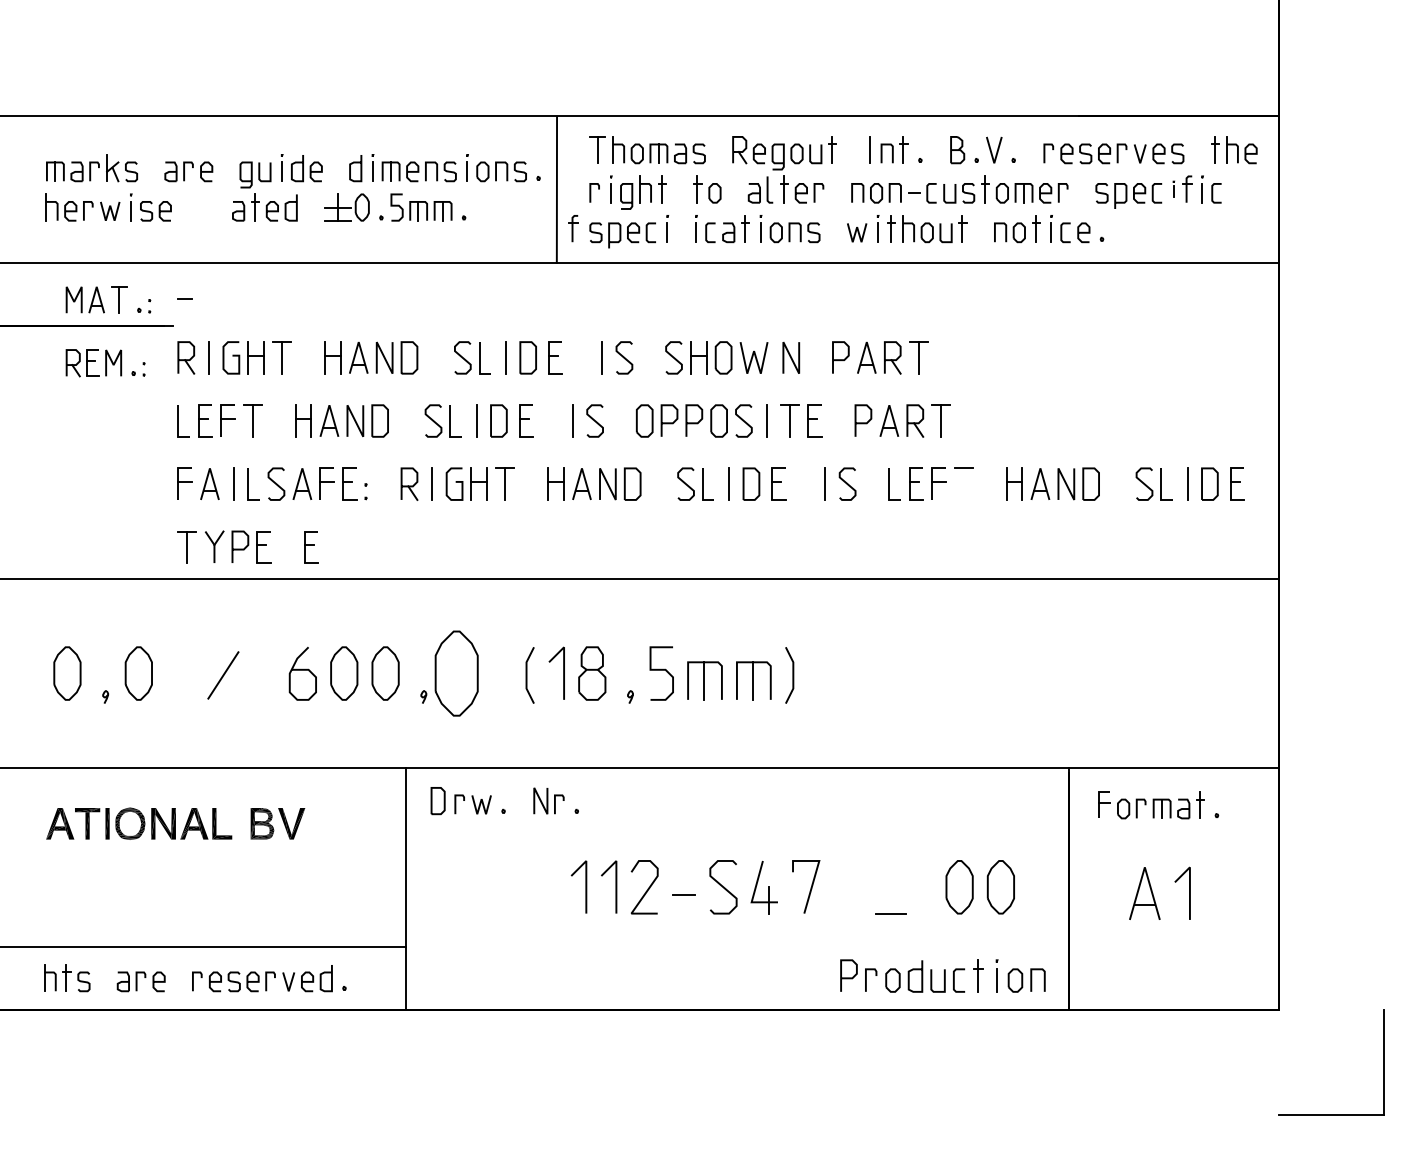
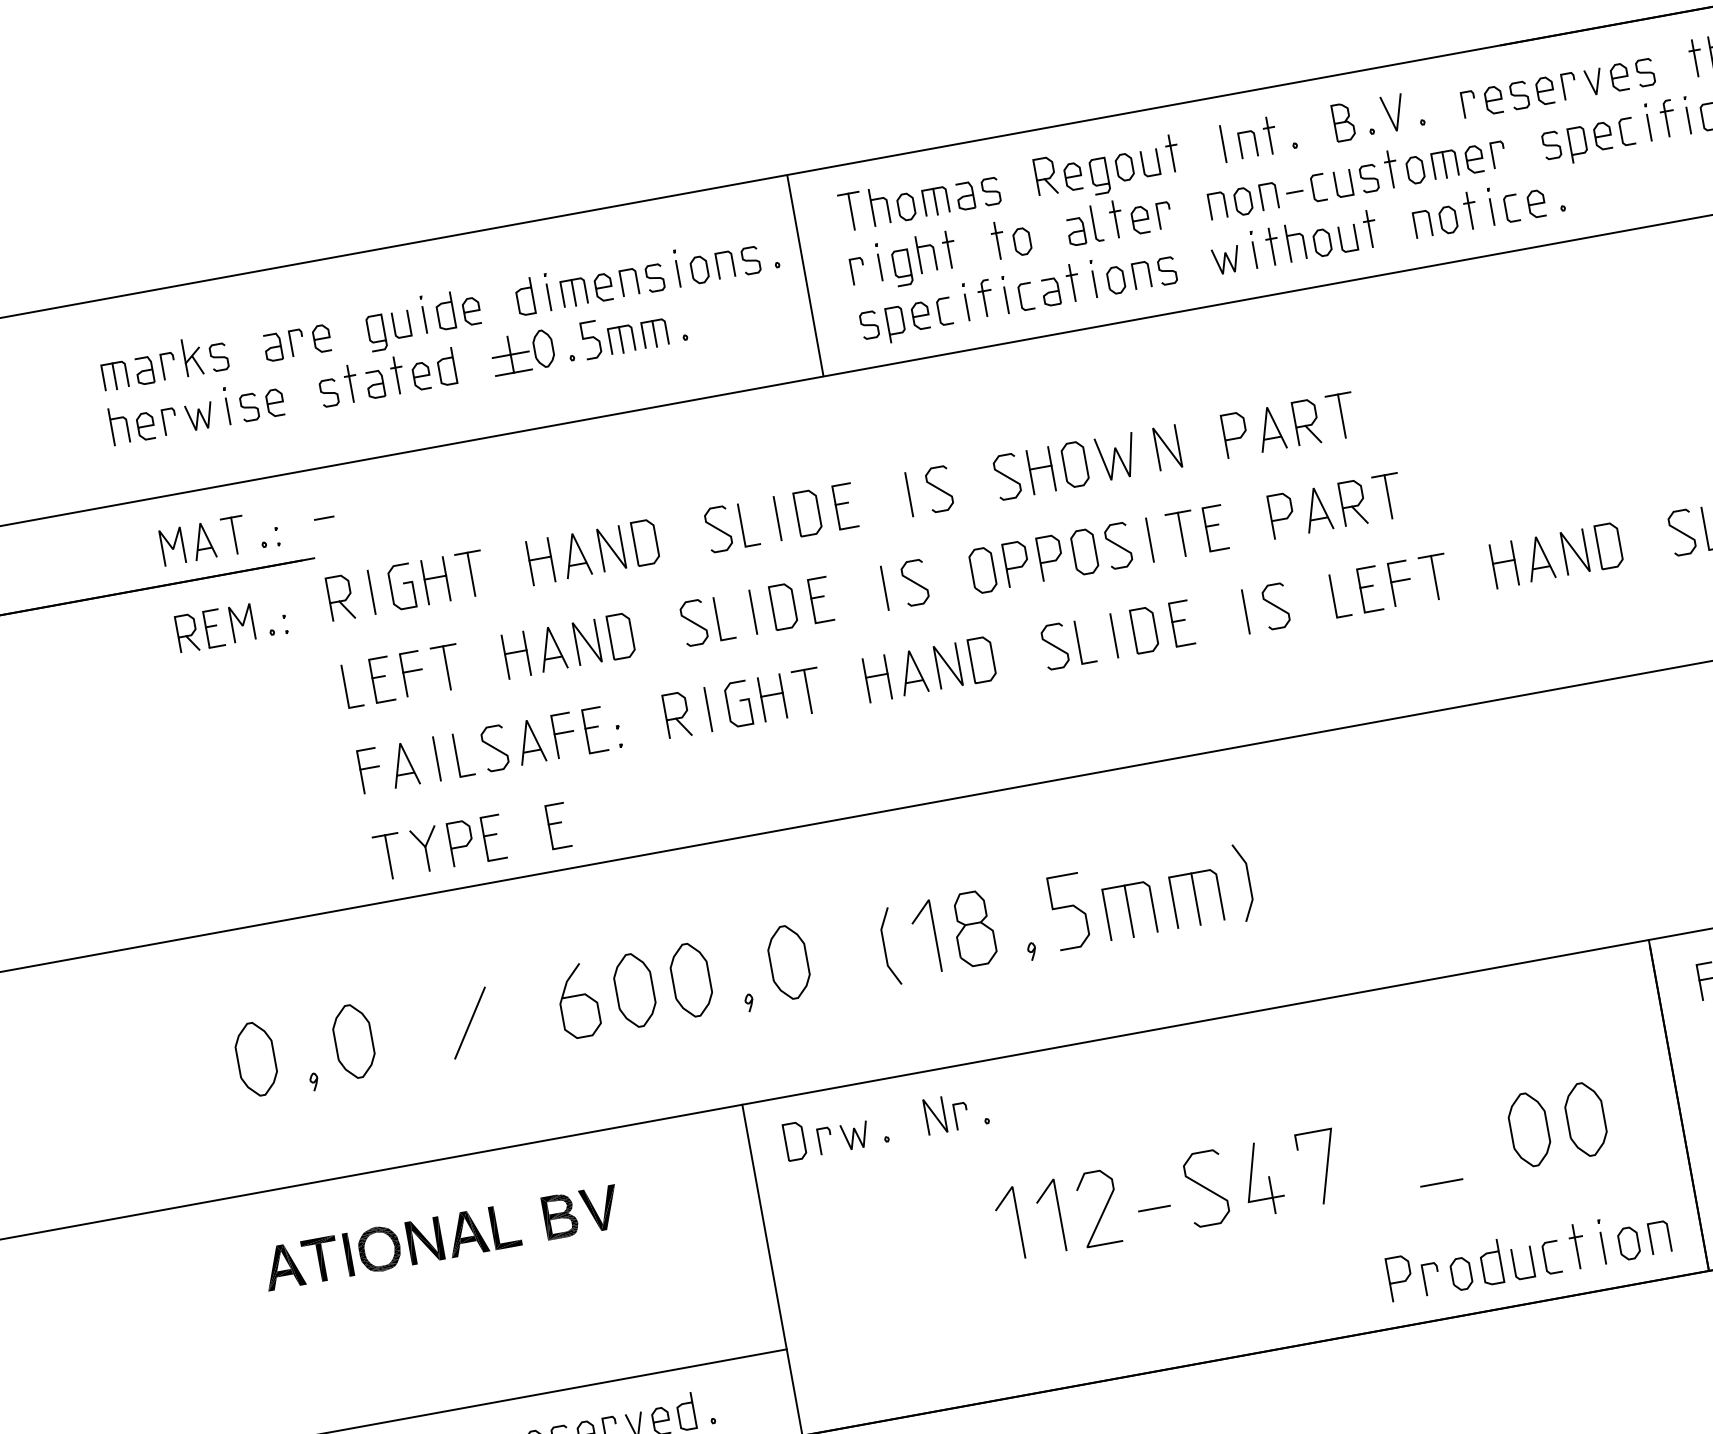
part: (1173, 189) -> (1648, 122), size x1.67
part: (211, 207) -> (337, 386), added
part: (573, 228) -> (985, 298), moved
line: (963, 483) -> (1434, 576), added
part: (457, 673) -> (789, 962), size x0.62

